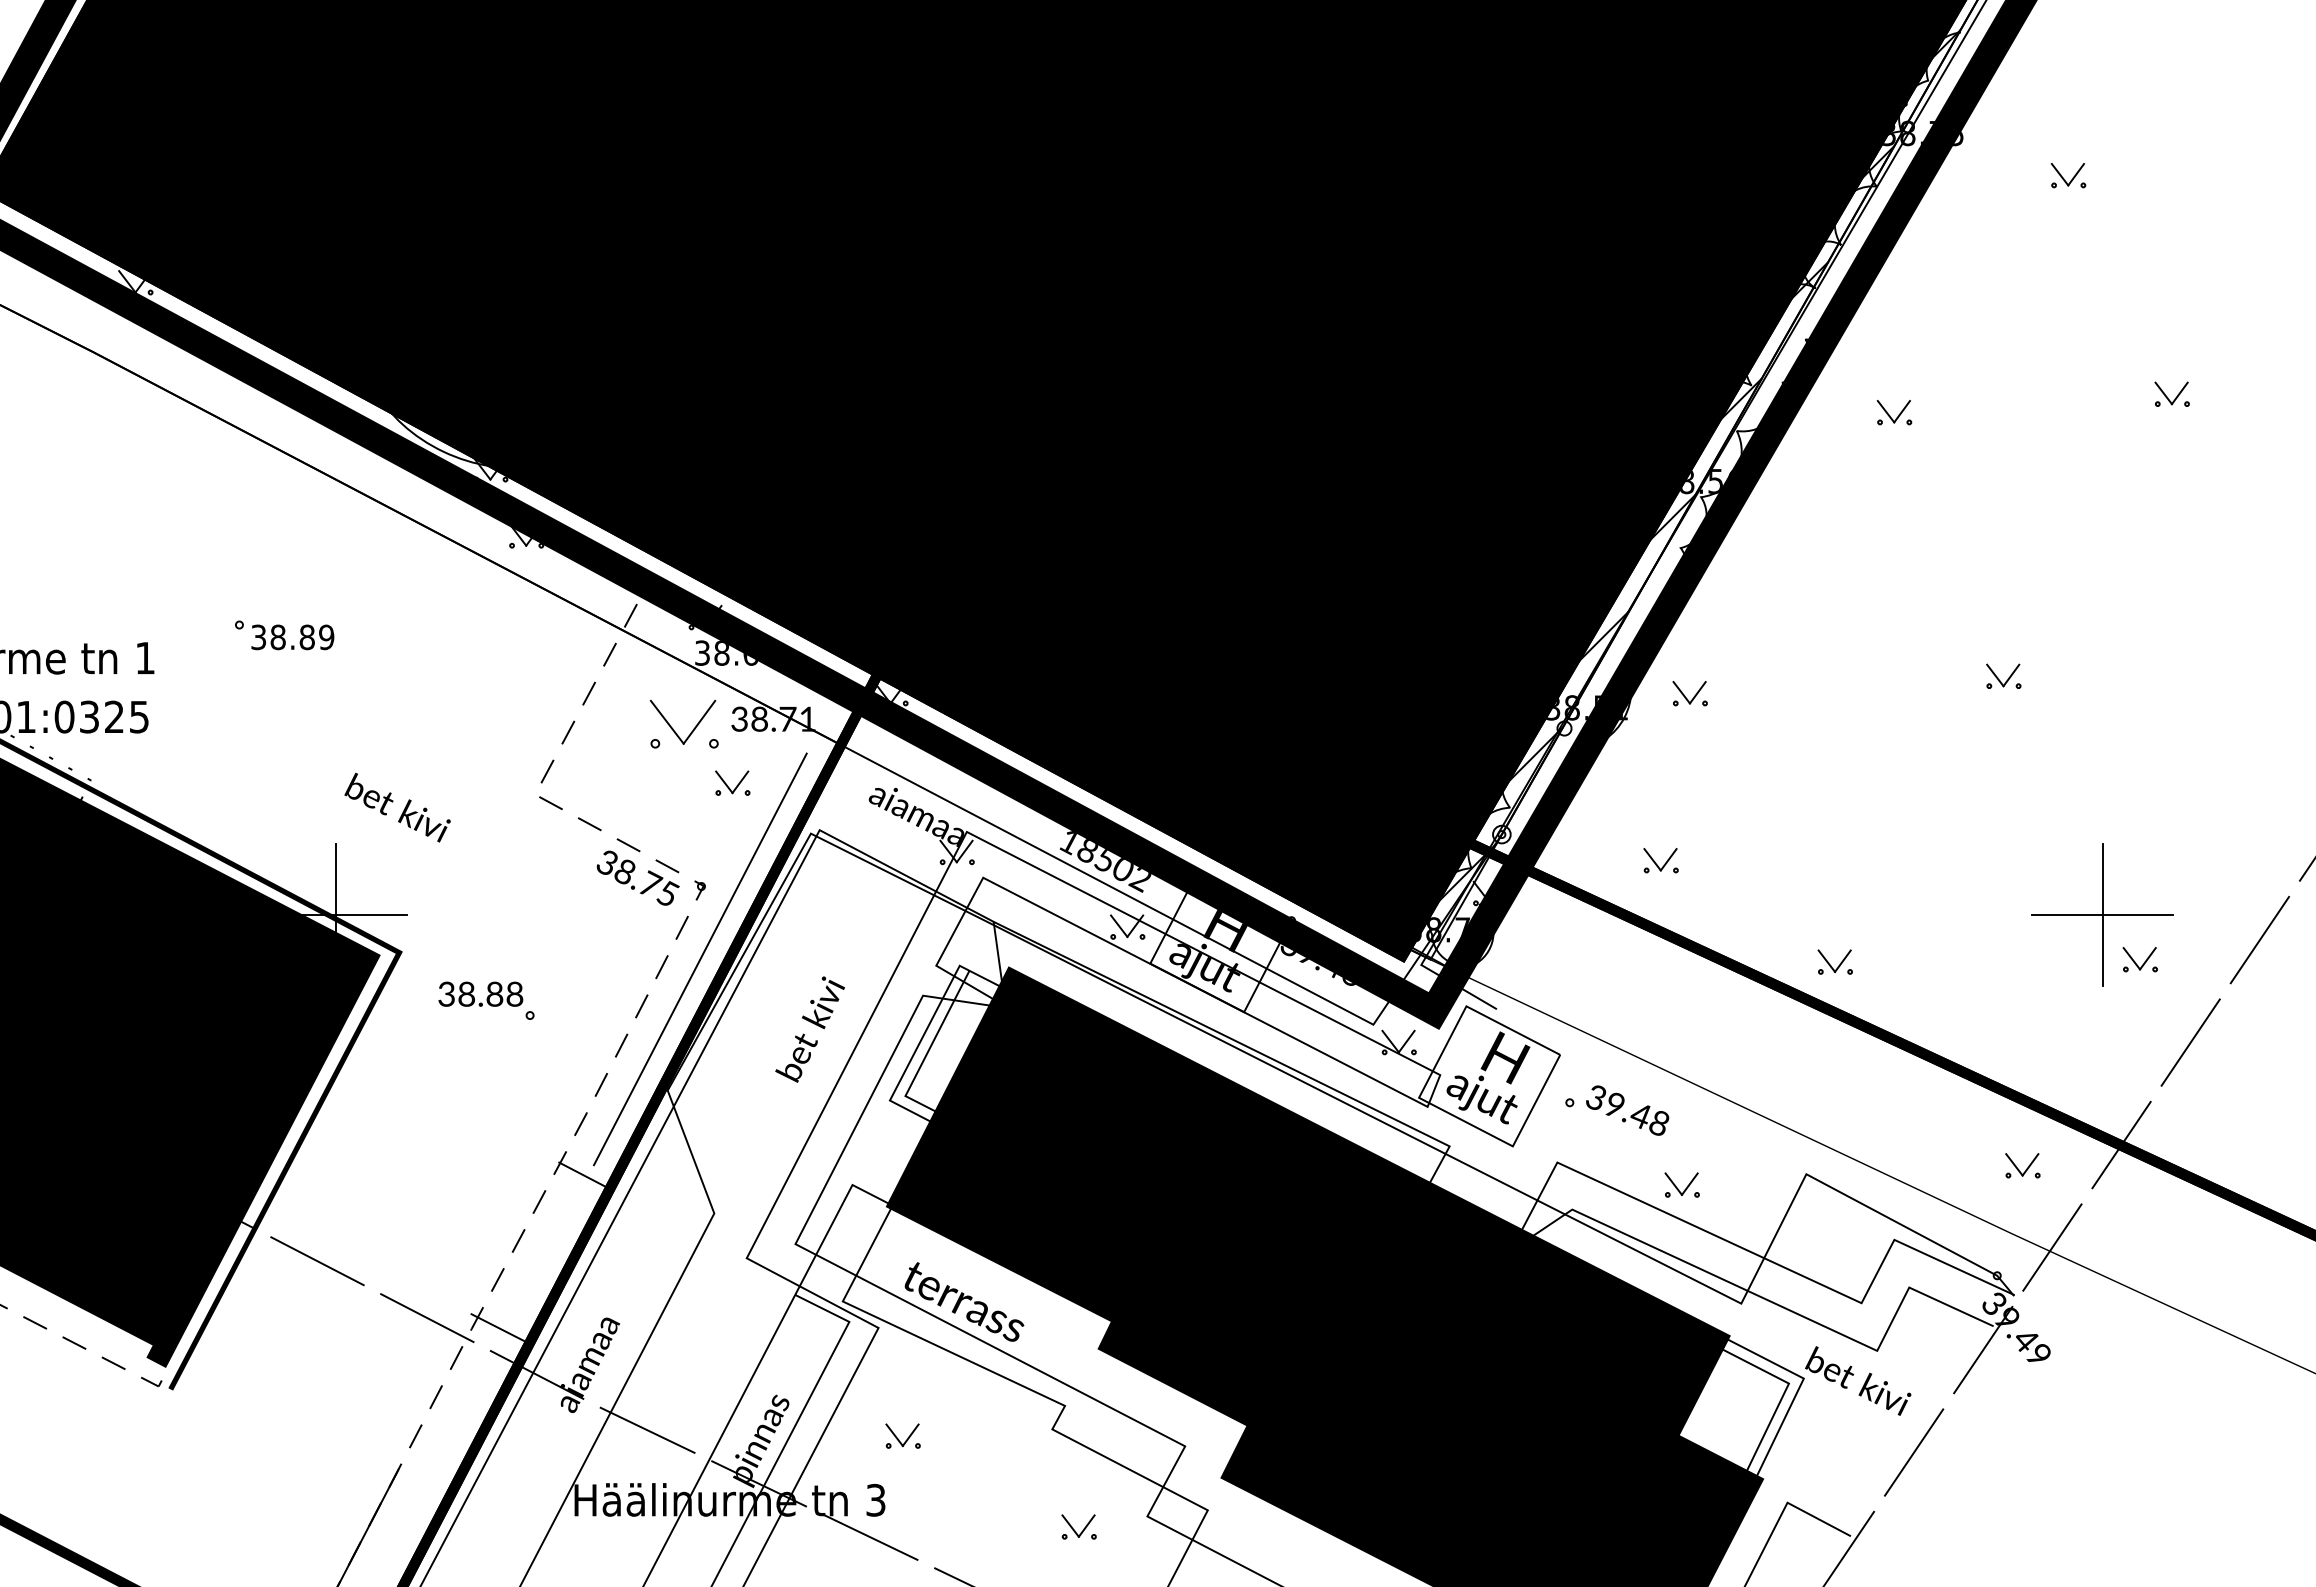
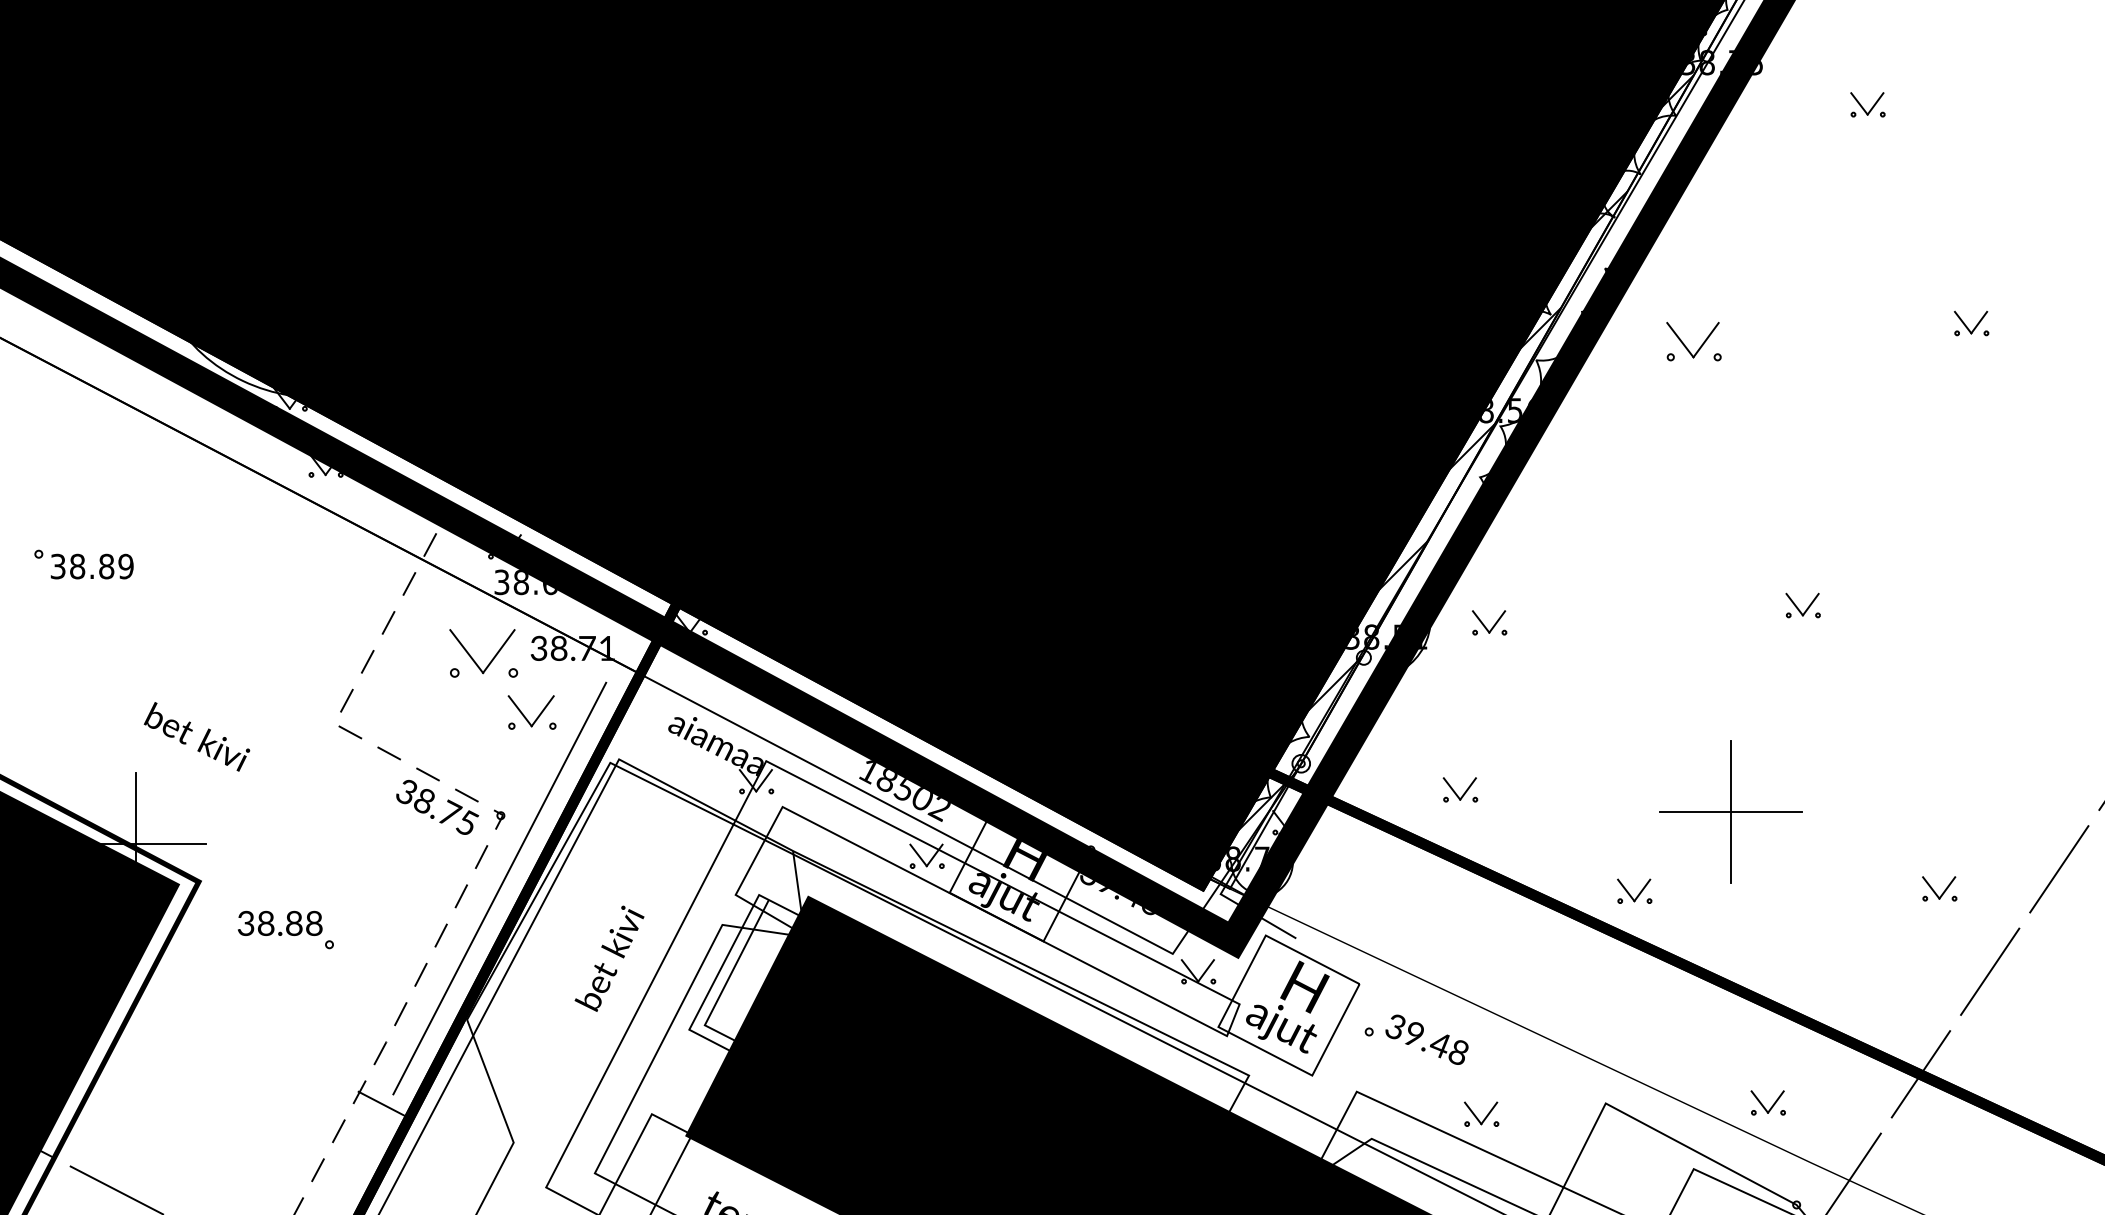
part: (1894, 412) -> (1693, 341), size x1.6
part: (732, 782) -> (531, 711), size x1.4
part: (2102, 914) -> (1730, 811), moved
part: (2022, 1165) -> (1767, 1102), moved

